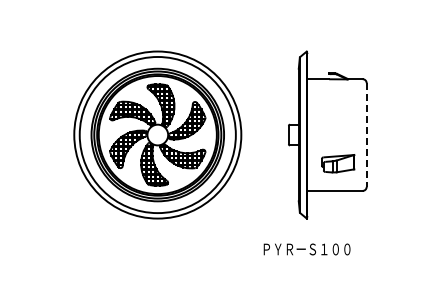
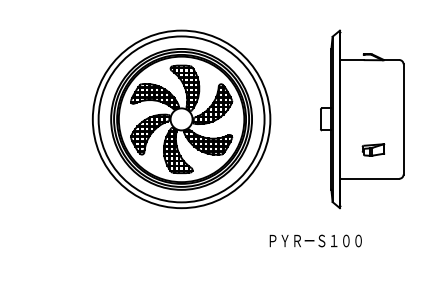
line: (366, 135) -> (403, 119), dashed -> solid
part: (338, 163) -> (373, 149), size x0.62
text: (306, 249) -> (315, 241), moved

